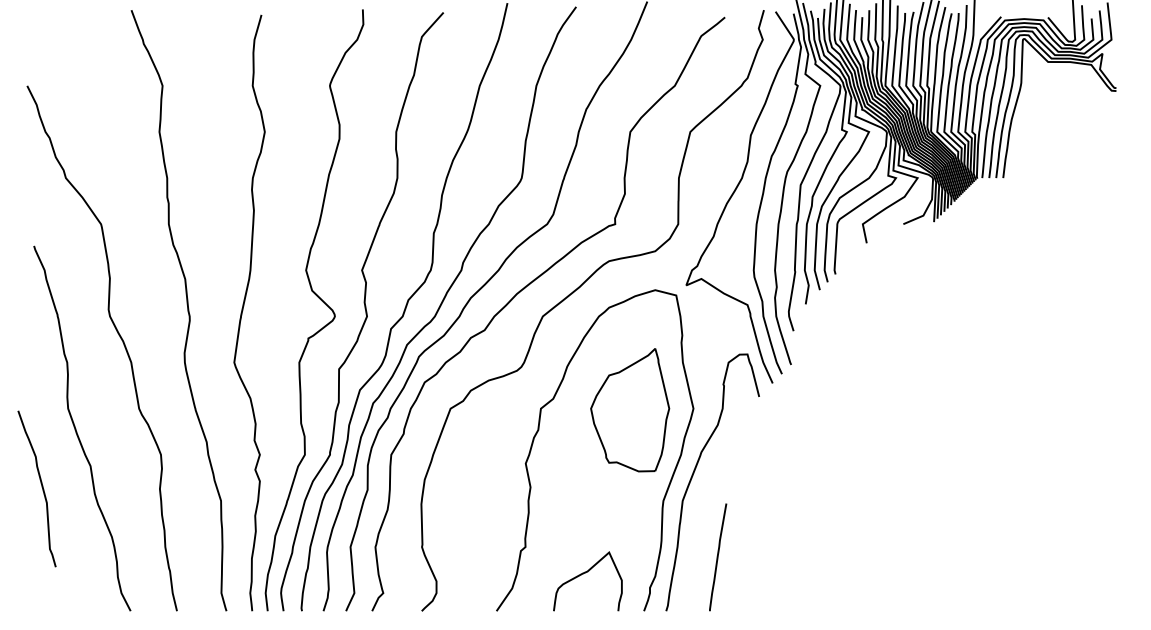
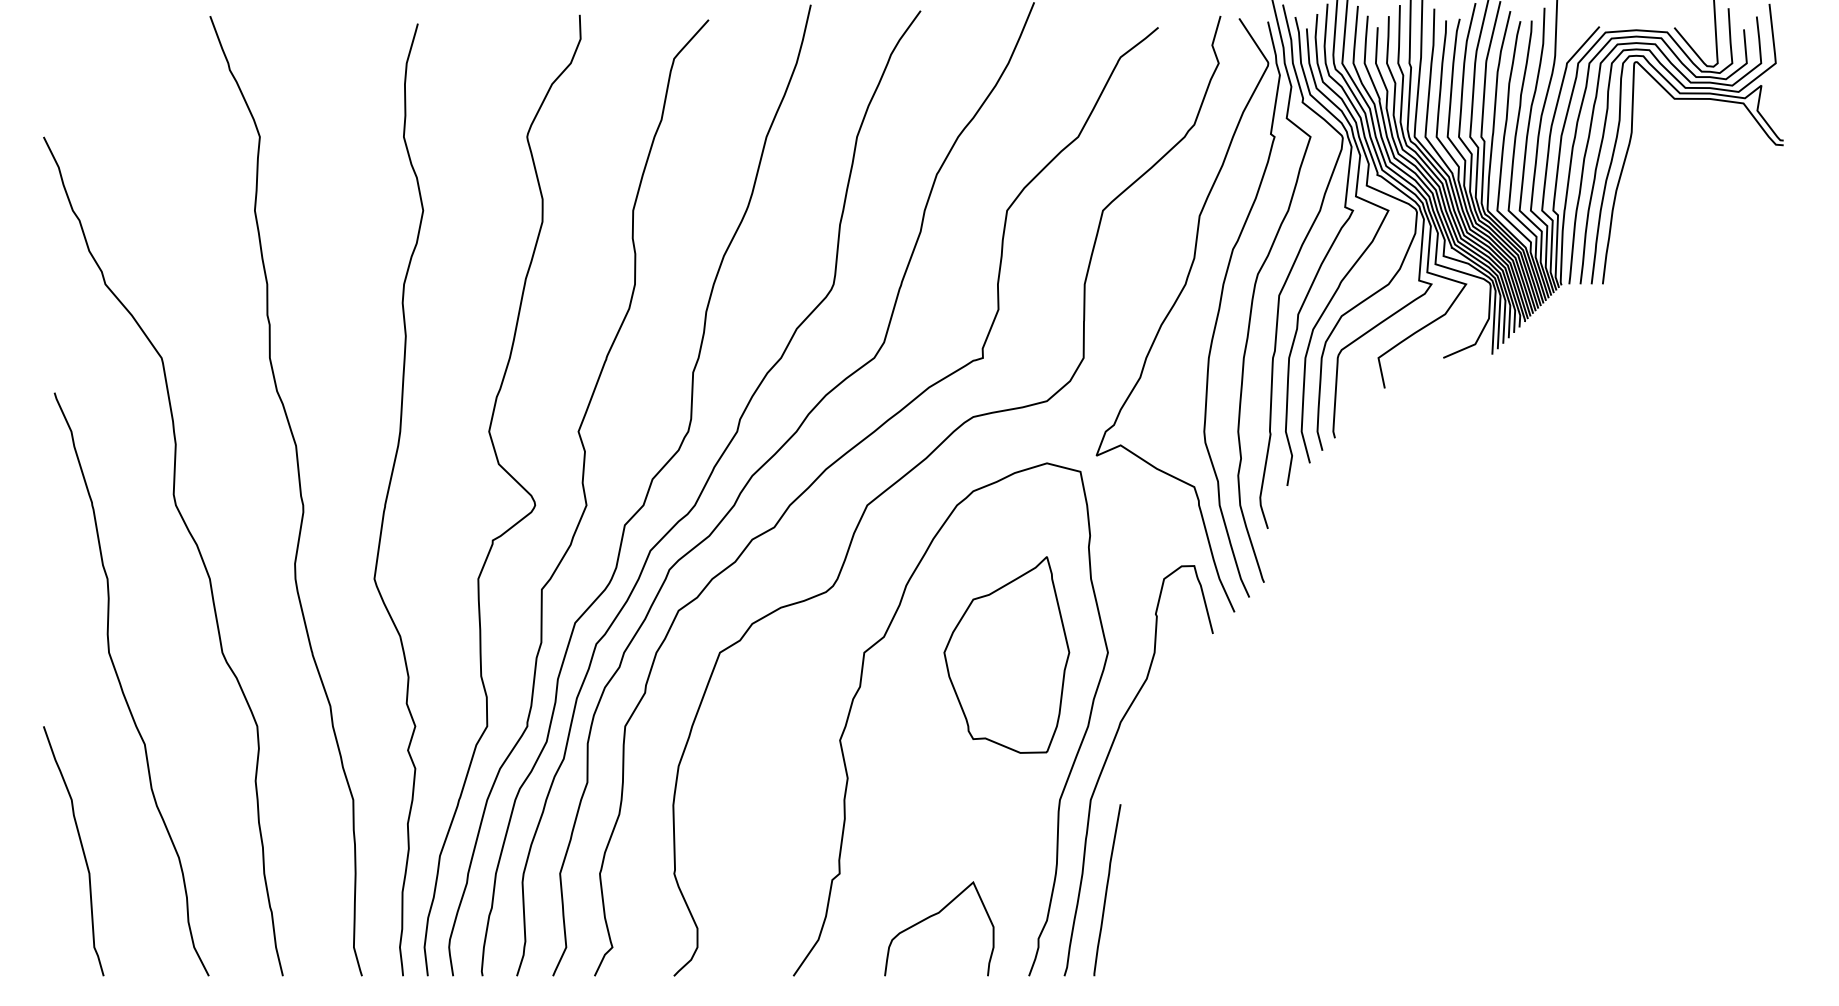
curve: (41, 487) -> (80, 848), moved
line: (718, 557) -> (1108, 890), moved

